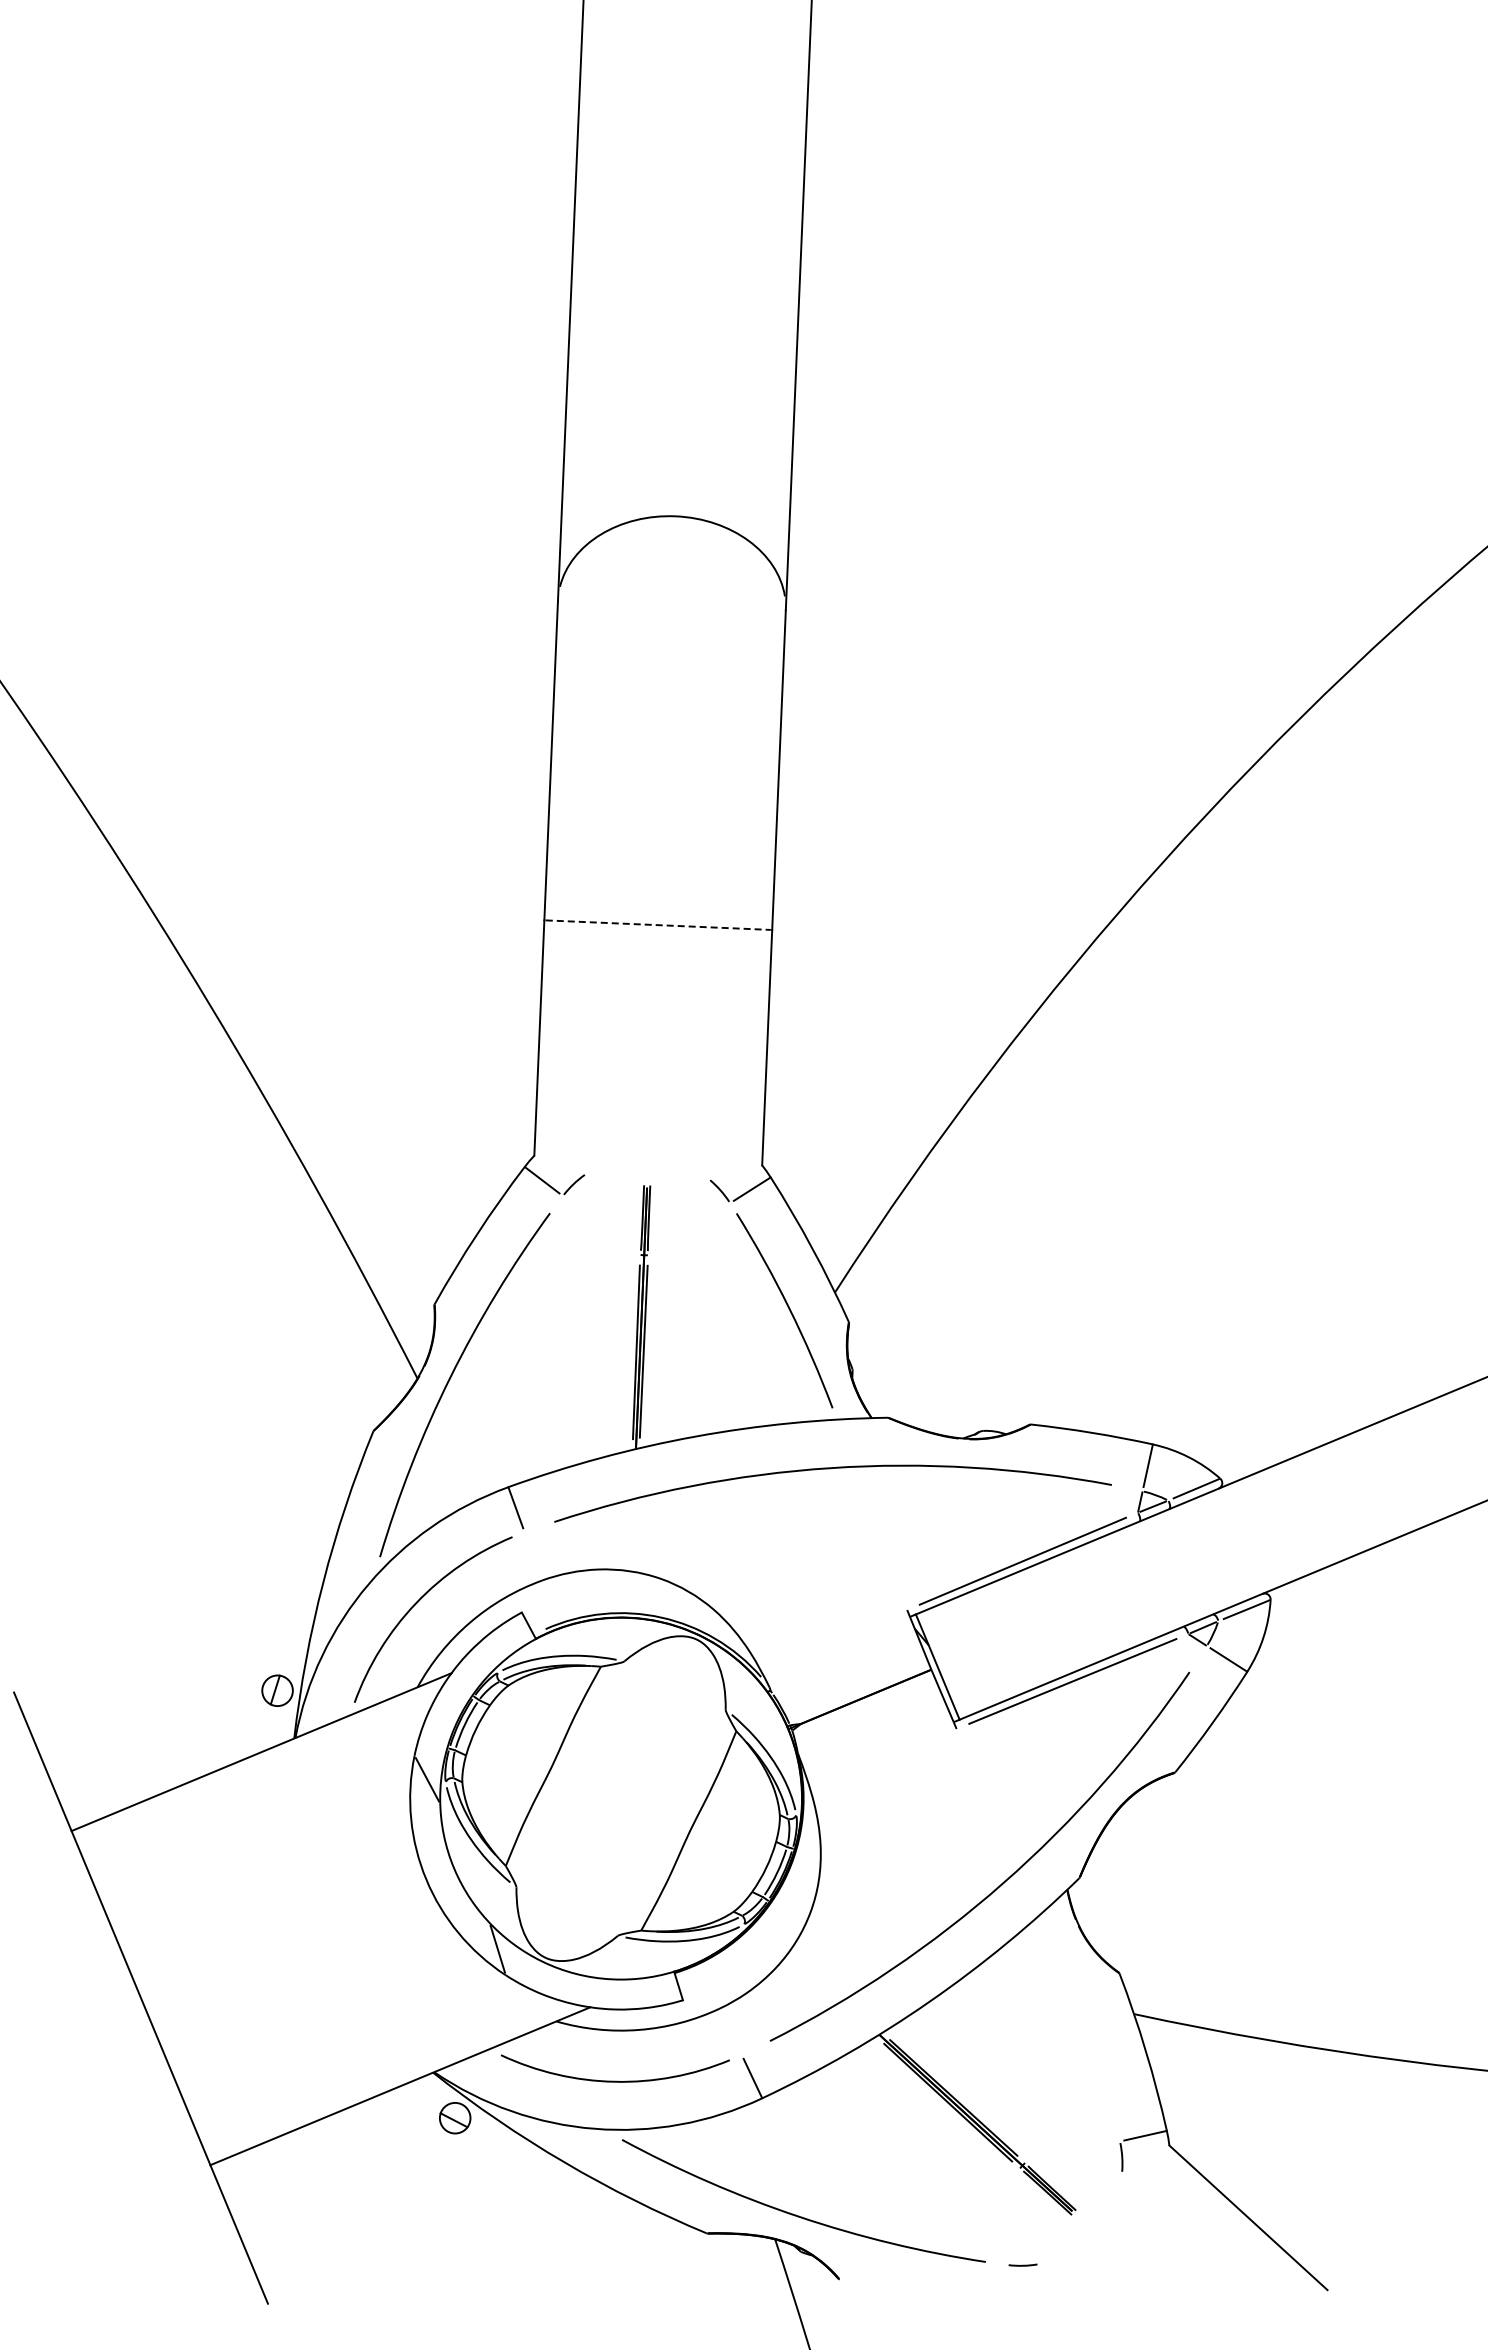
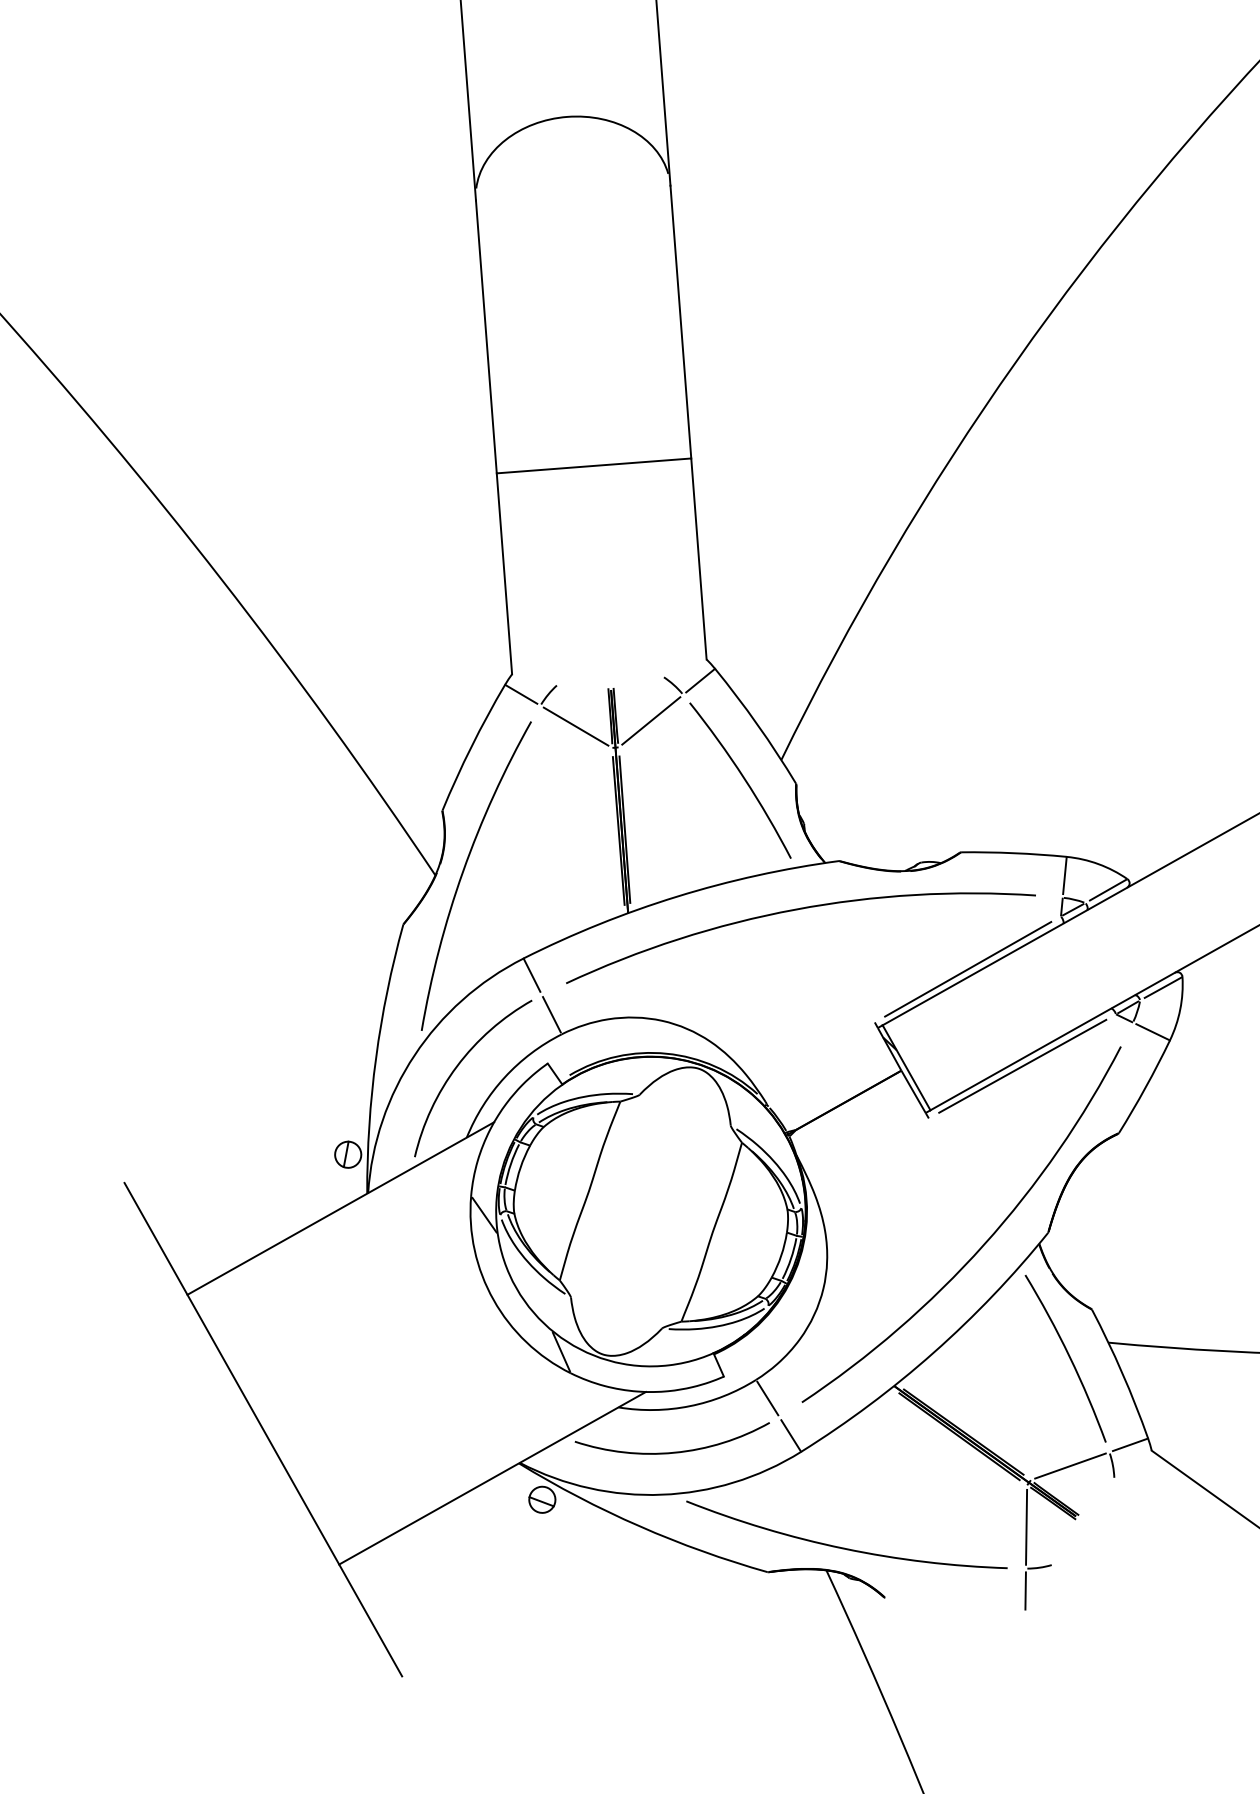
line: (658, 925) -> (594, 466), dashed -> solid
line: (601, 1224) -> (576, 725), added
line: (689, 1228) -> (651, 720), added
line: (533, 1556) -> (551, 1014), added
arc: (1085, 2024) -> (1068, 1356), added
line: (730, 2031) -> (767, 1398), added
line: (1072, 2151) -> (1070, 1465), added
line: (1013, 2216) -> (1026, 1526), added
line: (1003, 2290) -> (1025, 1590), added

